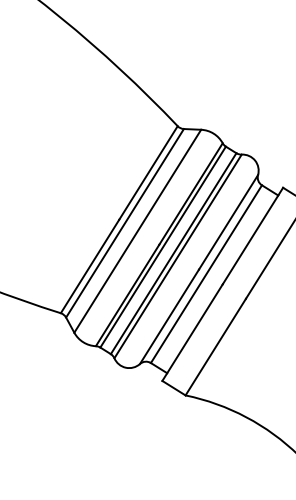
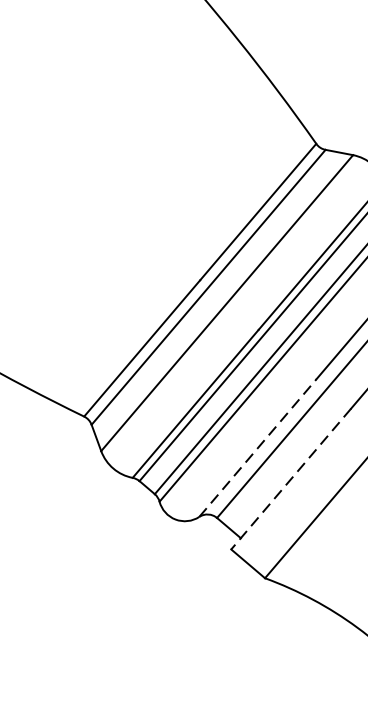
line: (169, 316) -> (257, 447), solid -> dashed
line: (192, 332) -> (291, 478), solid -> dashed

